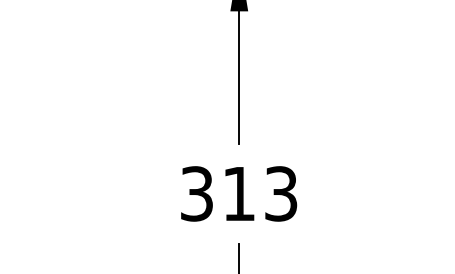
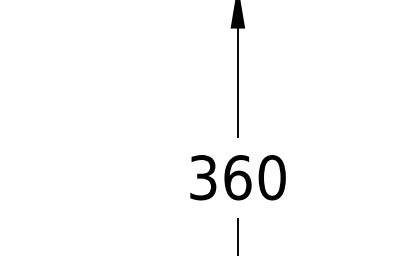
text: (259, 193) -> (254, 177), 313 -> 360

